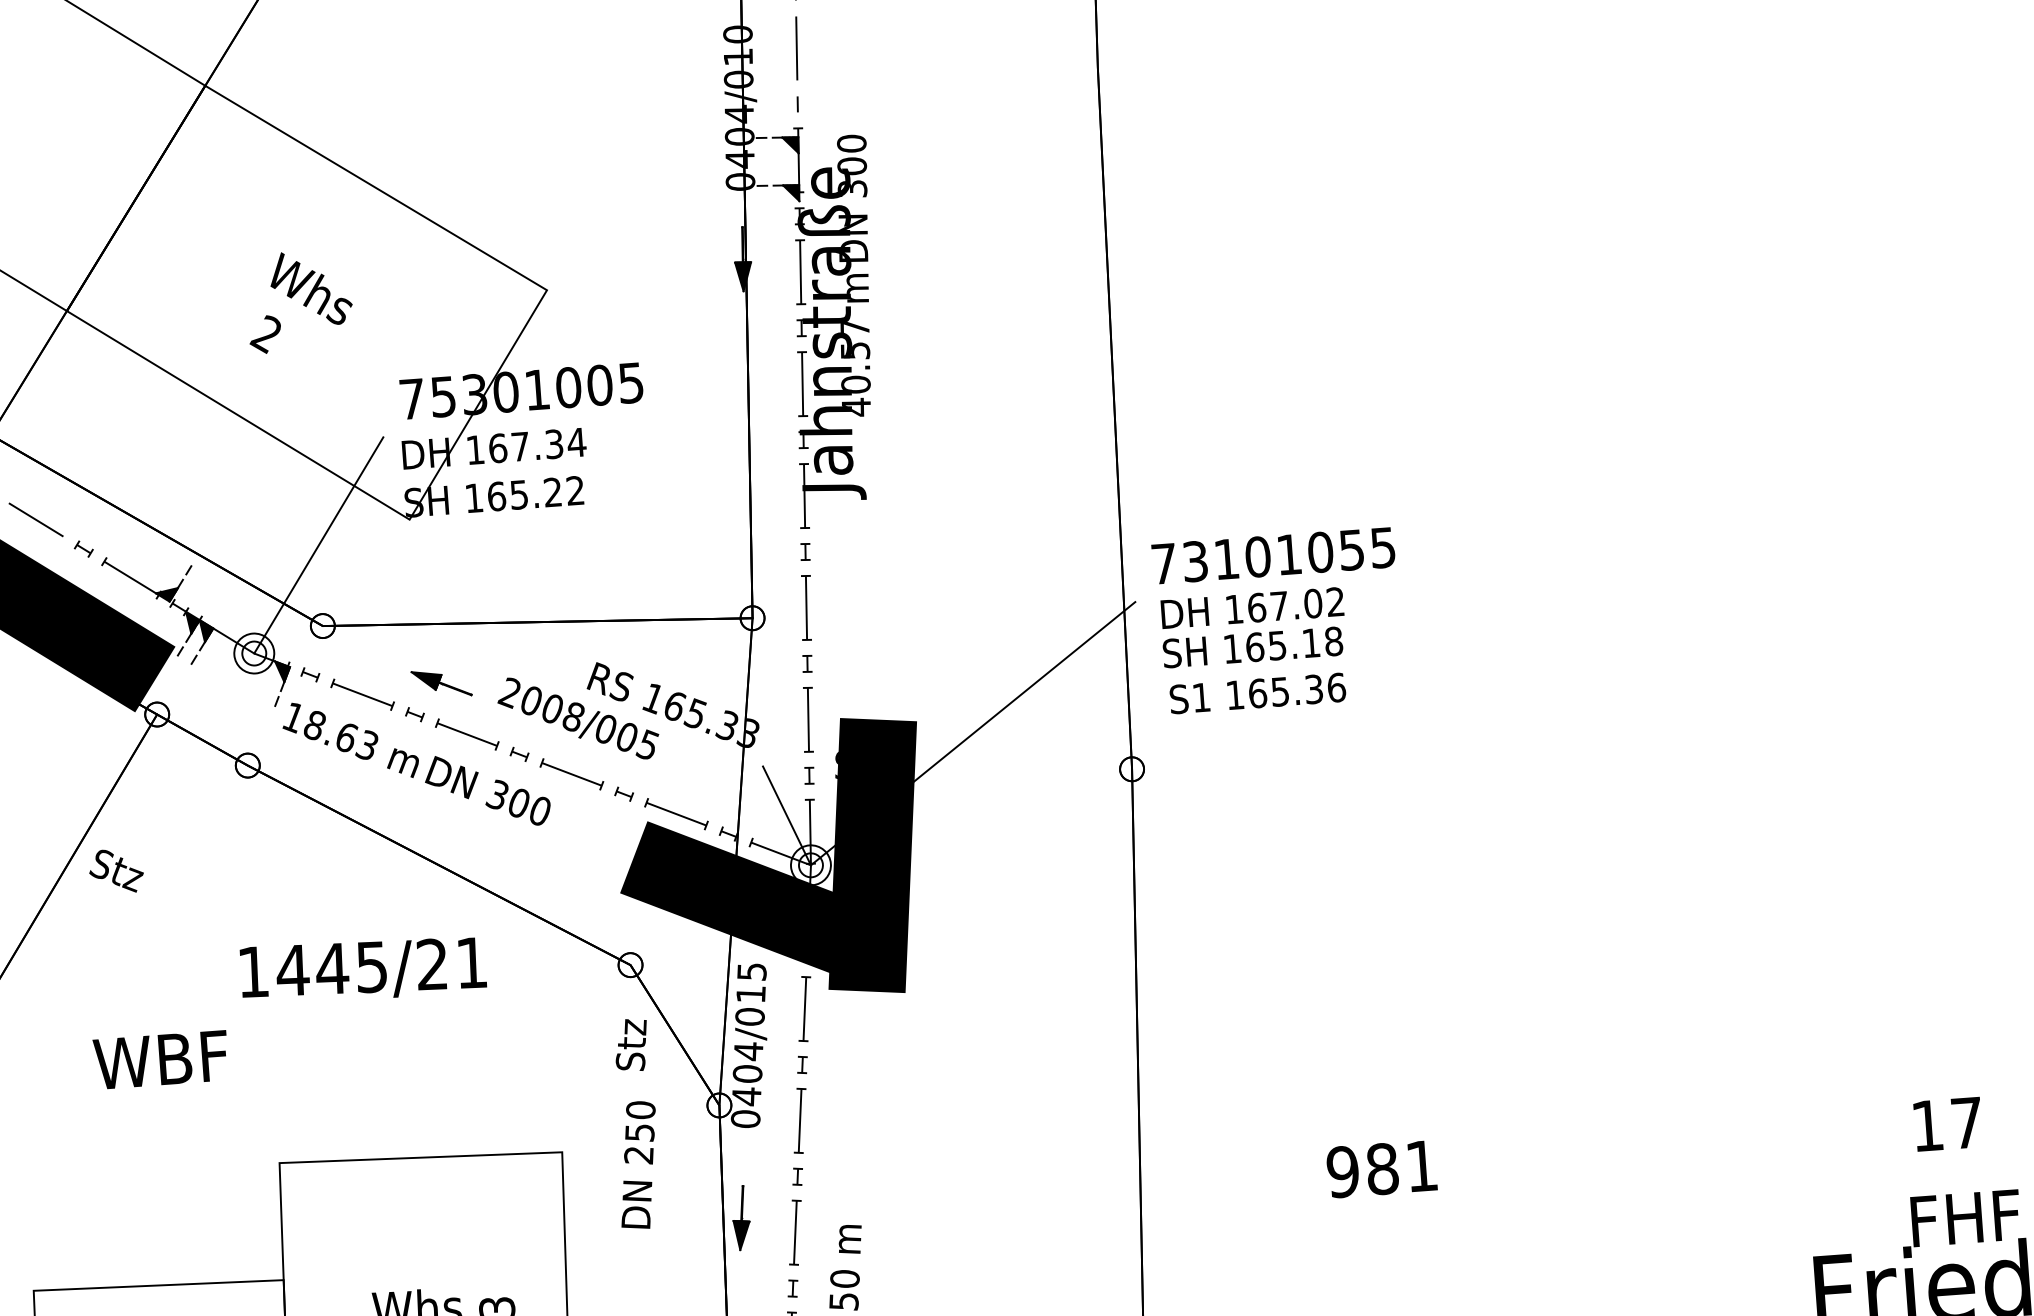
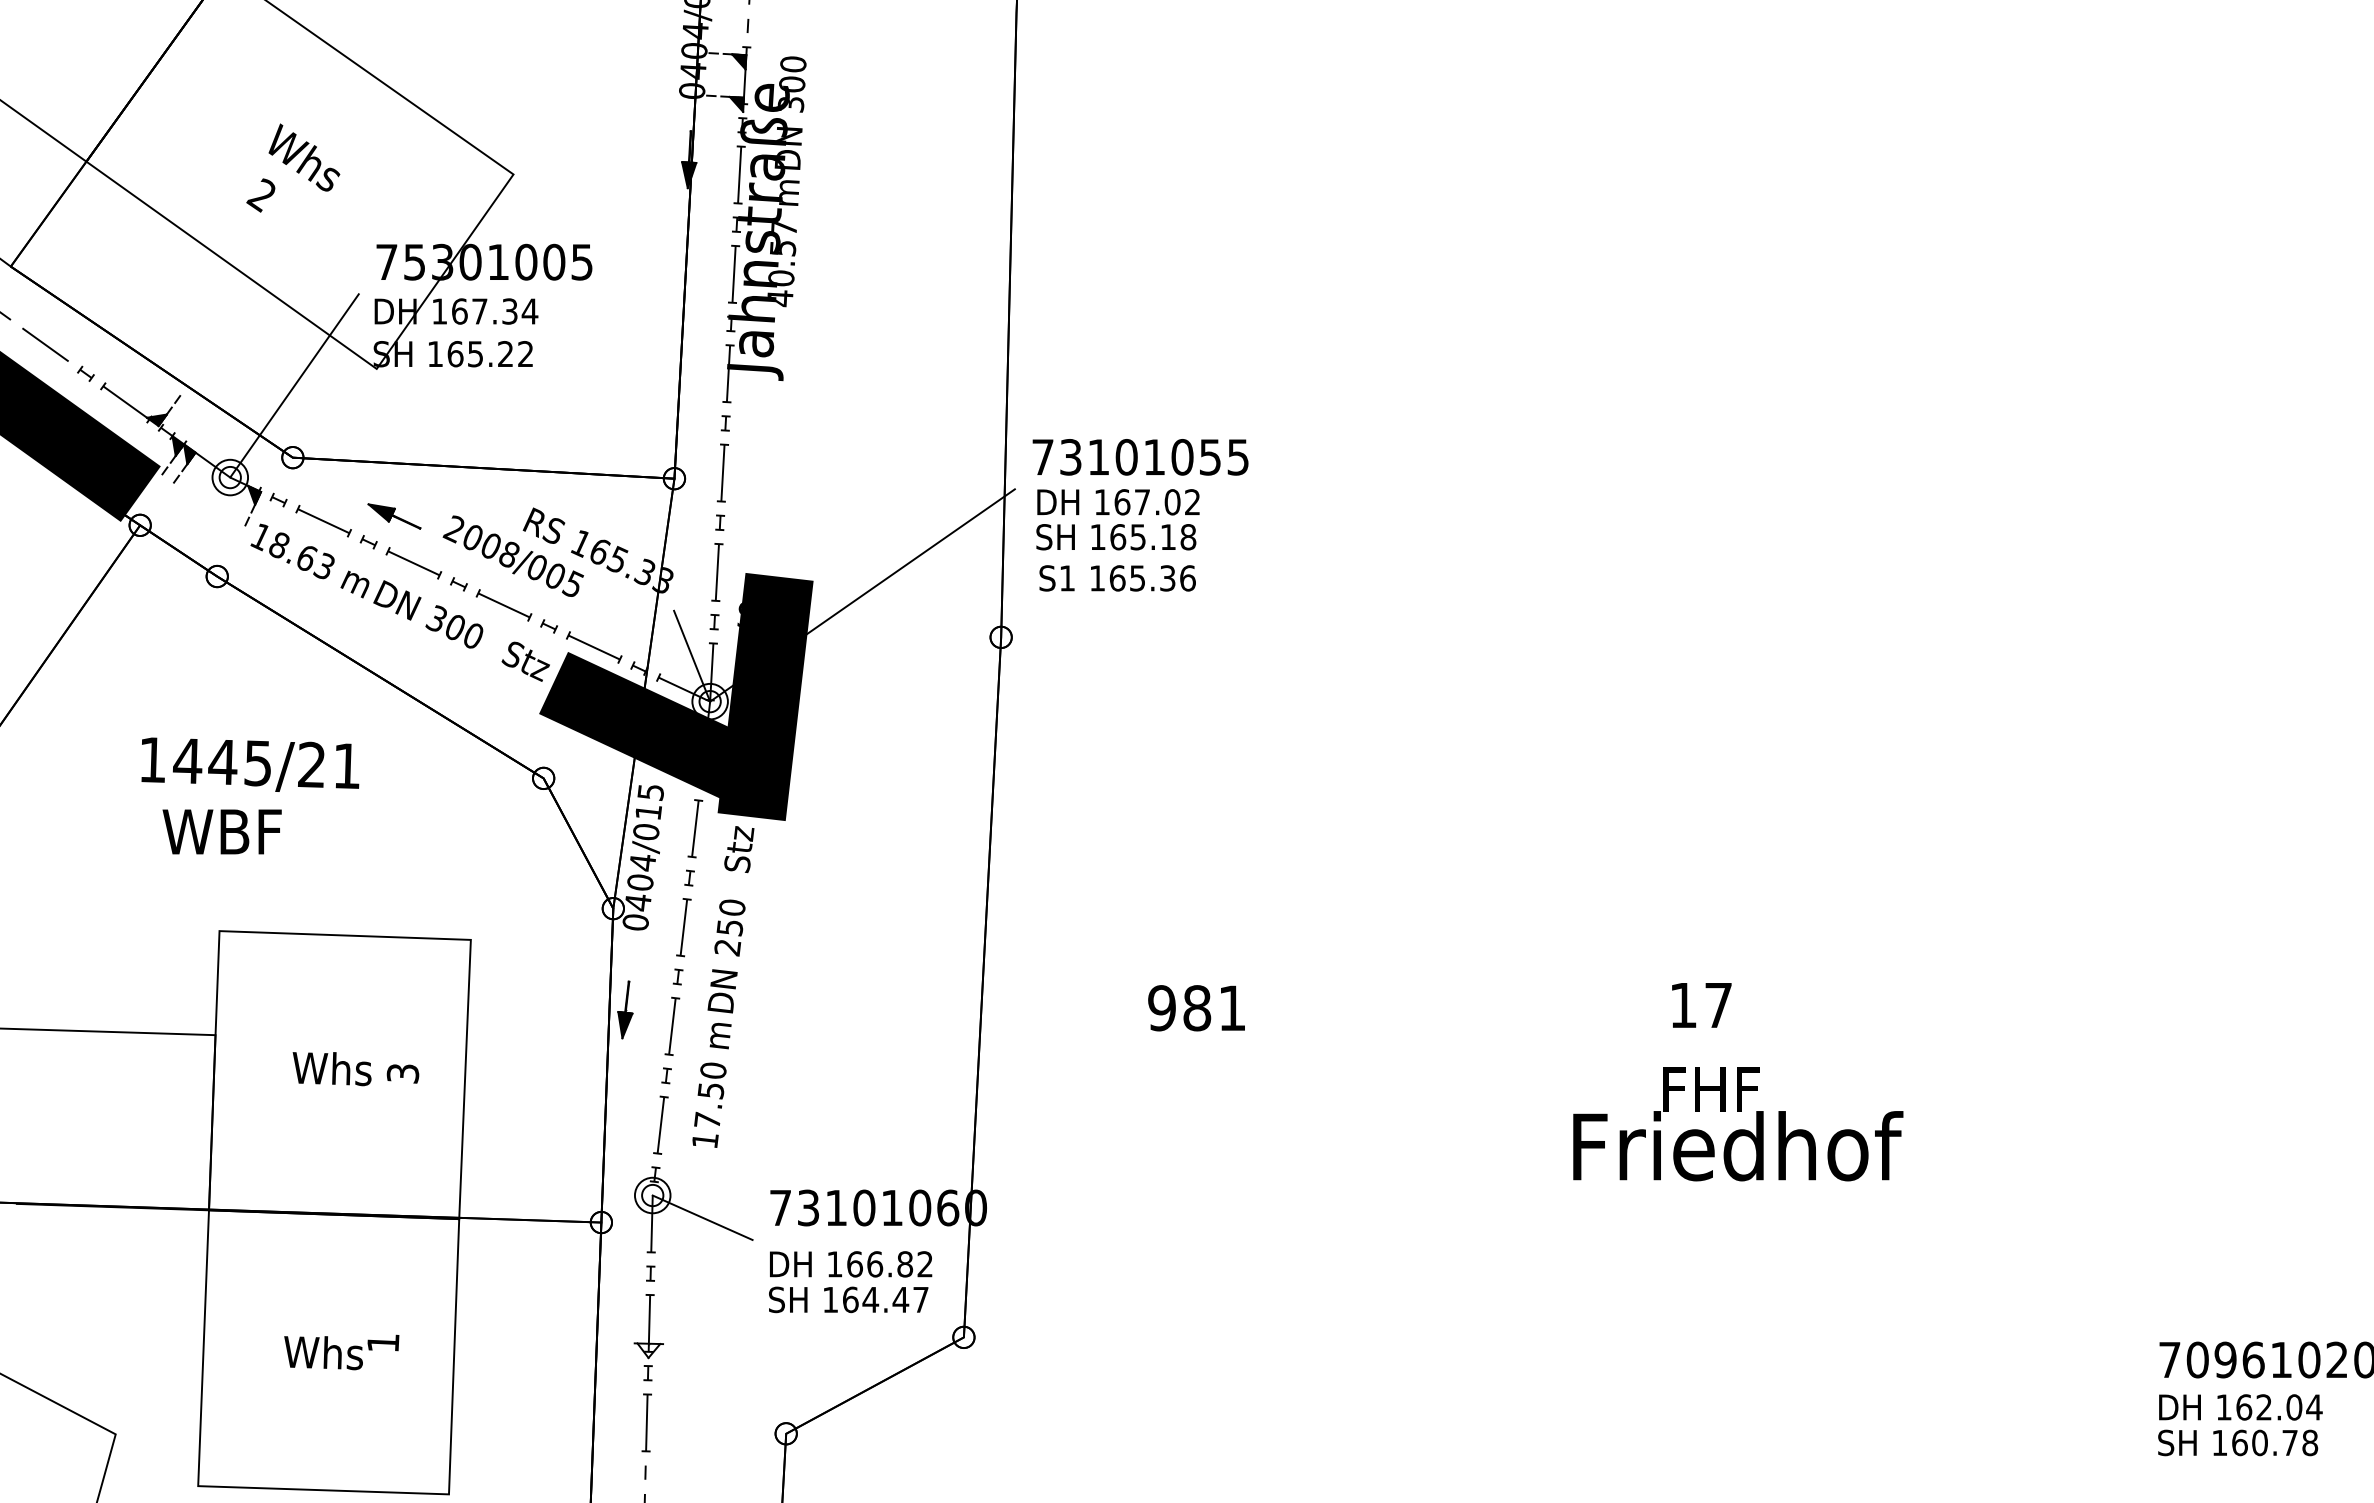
text: (116, 871) -> (525, 661), moved
text: (363, 969) -> (250, 764), moved
text: (631, 1045) -> (739, 849), moved
text: (160, 1059) -> (221, 831), moved
text: (638, 1165) -> (726, 956), moved

